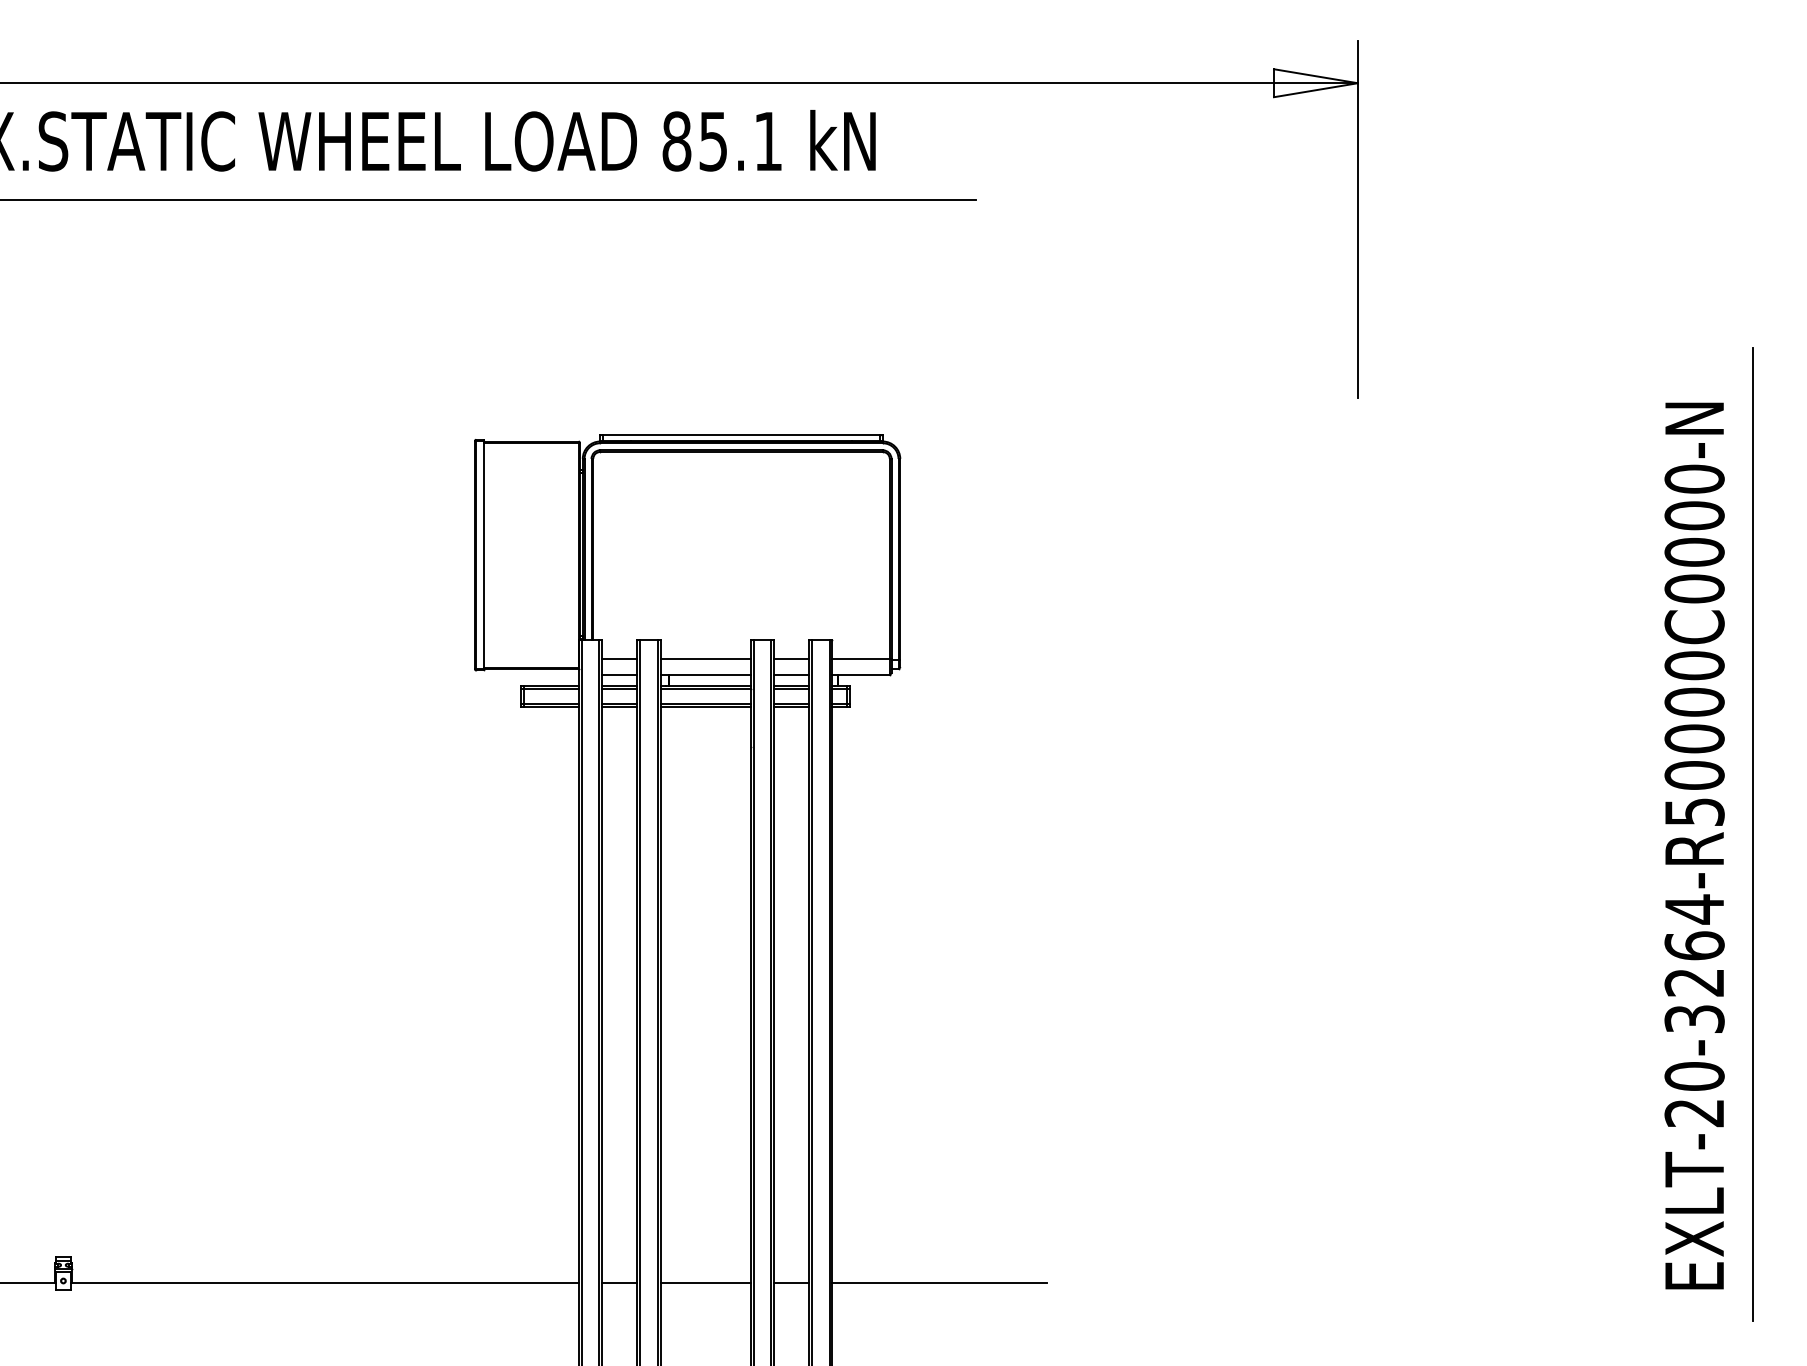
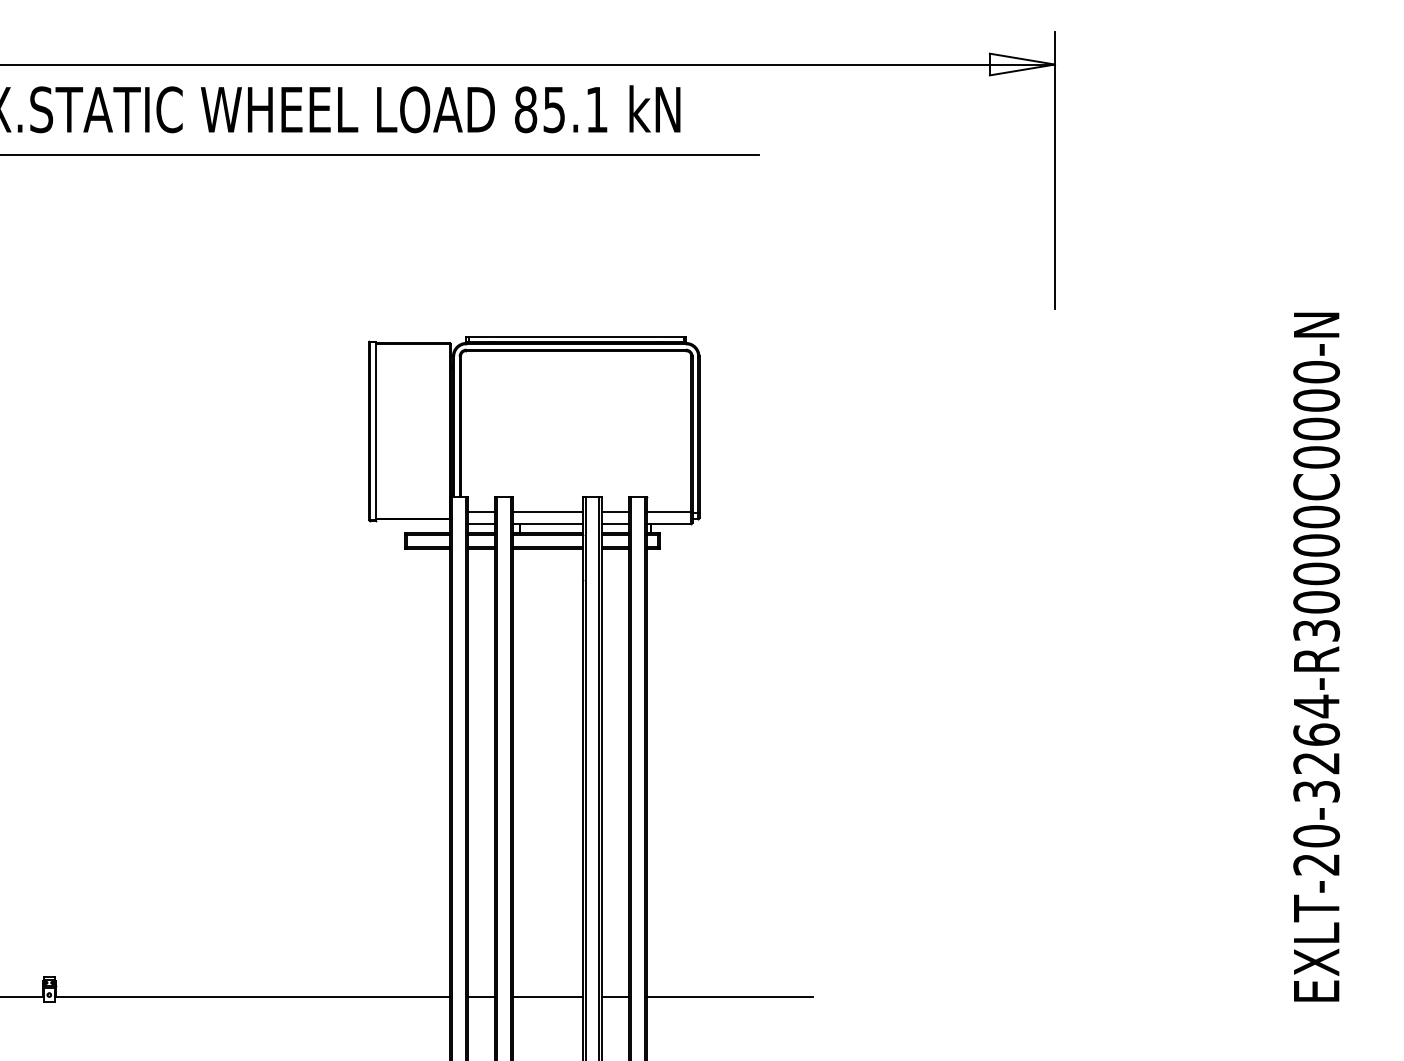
text: (1694, 811) -> (1316, 630), EXLT-20-3264-R50000C0000-N -> EXLT-20-3264-R30000C0000-N
line: (1752, 834) -> (1361, 648), removed

